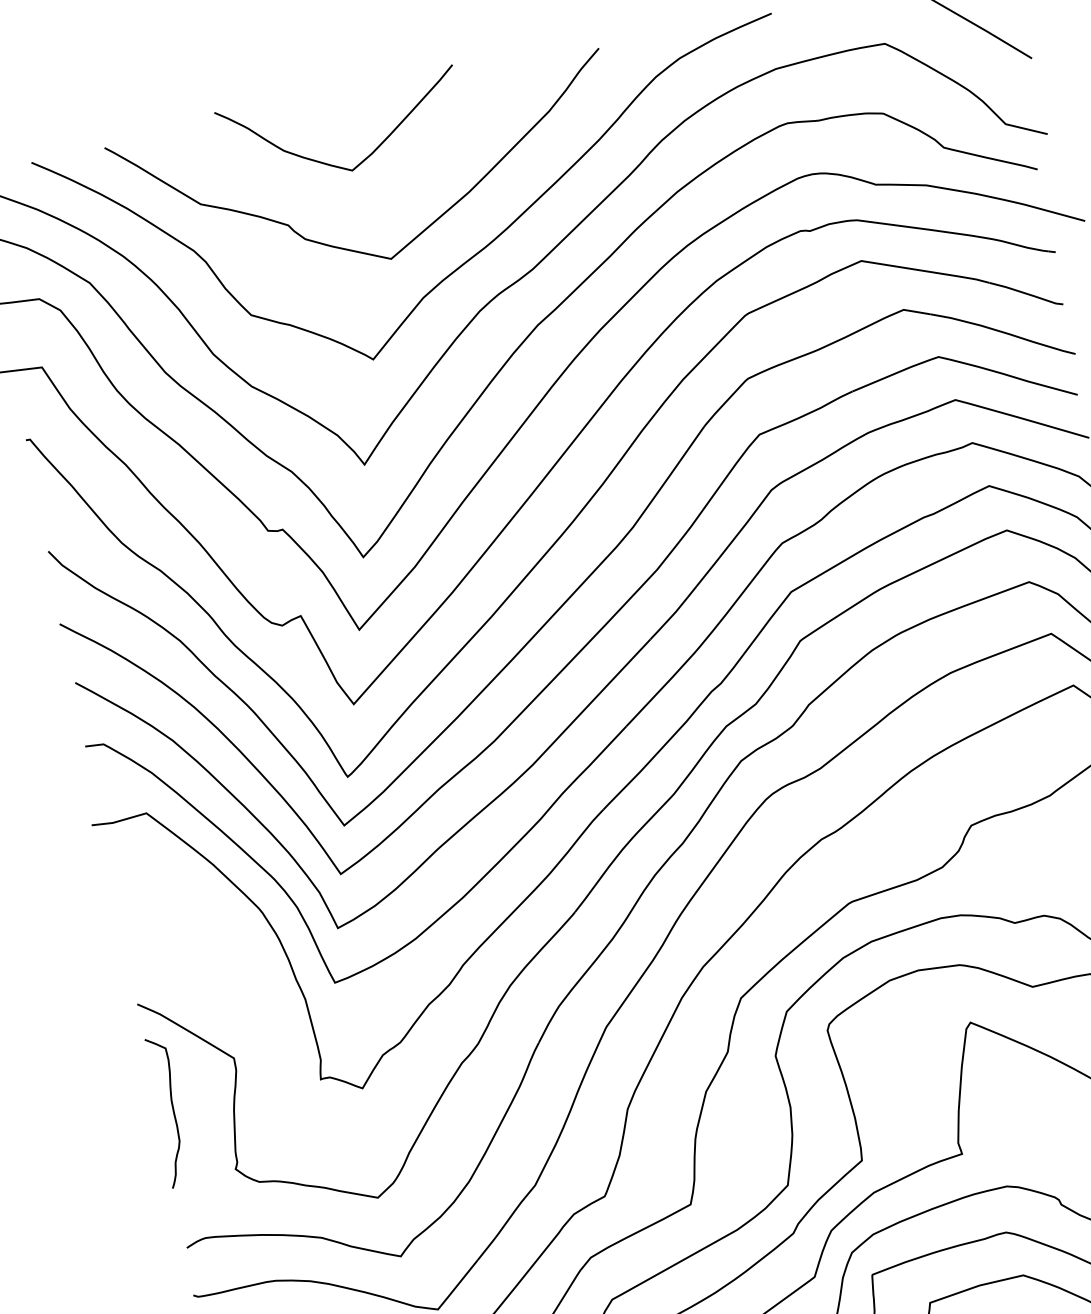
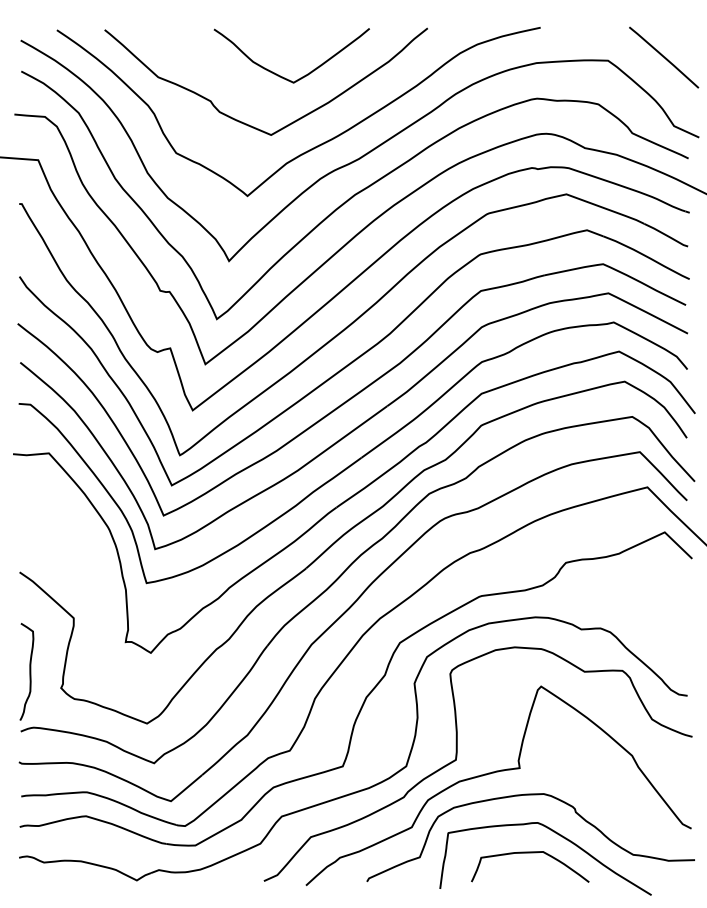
curve: (330, 163) -> (280, 75), moved
curve: (172, 1110) -> (29, 671), moved

